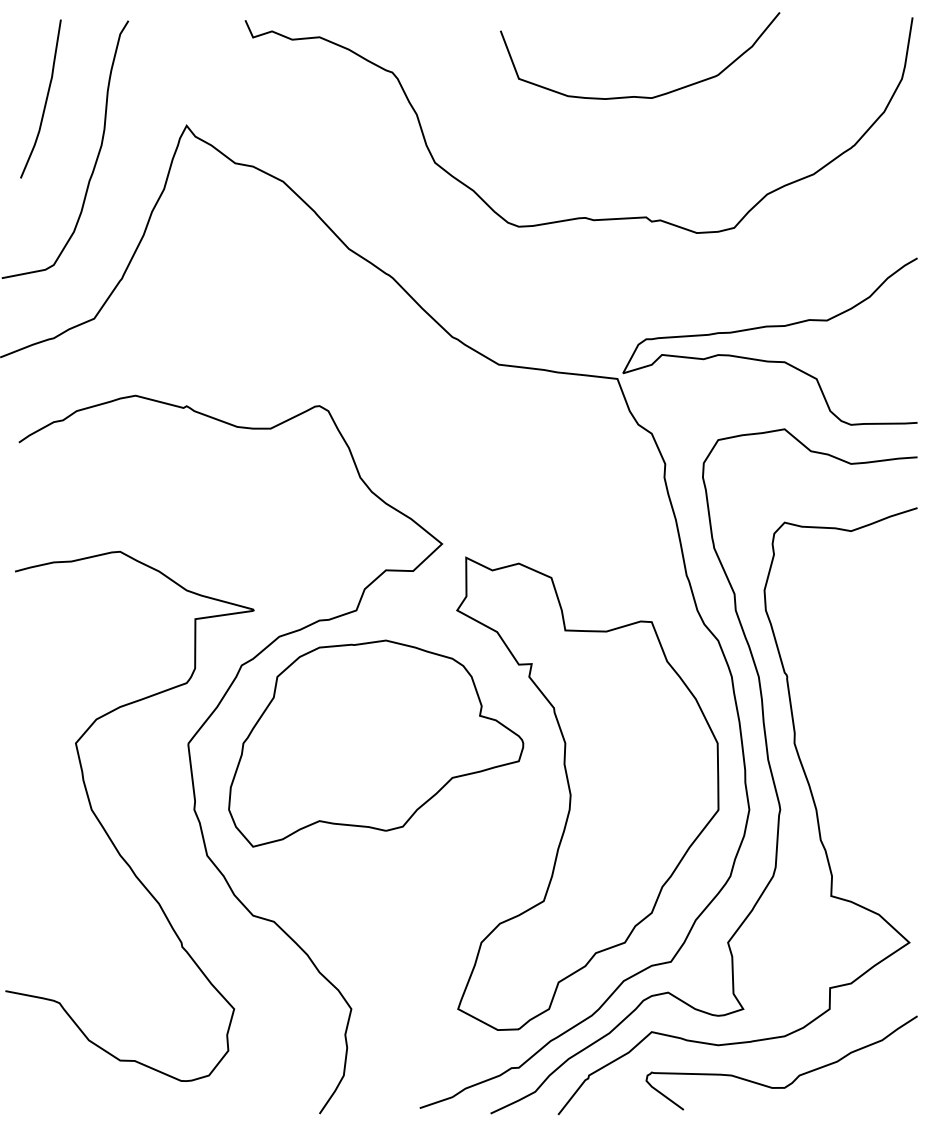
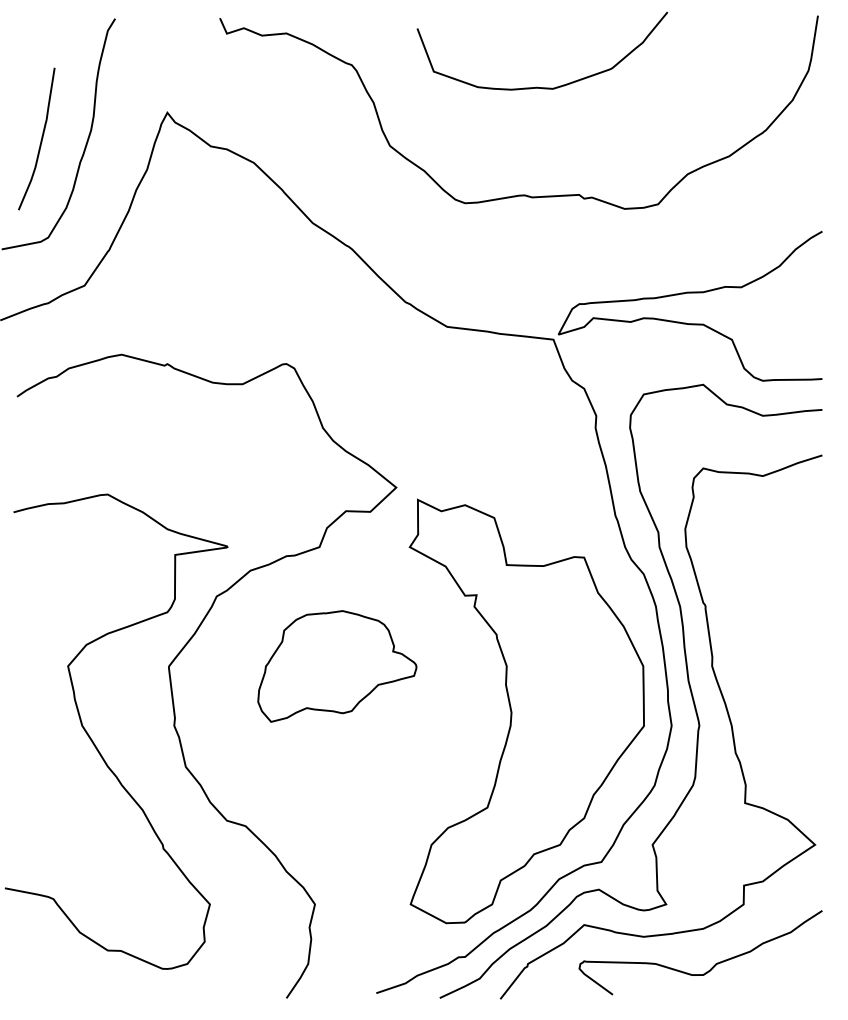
curve: (640, 96) -> (542, 87), moved
curve: (45, 99) -> (40, 139), moved
part: (376, 743) -> (337, 666), size x0.6

